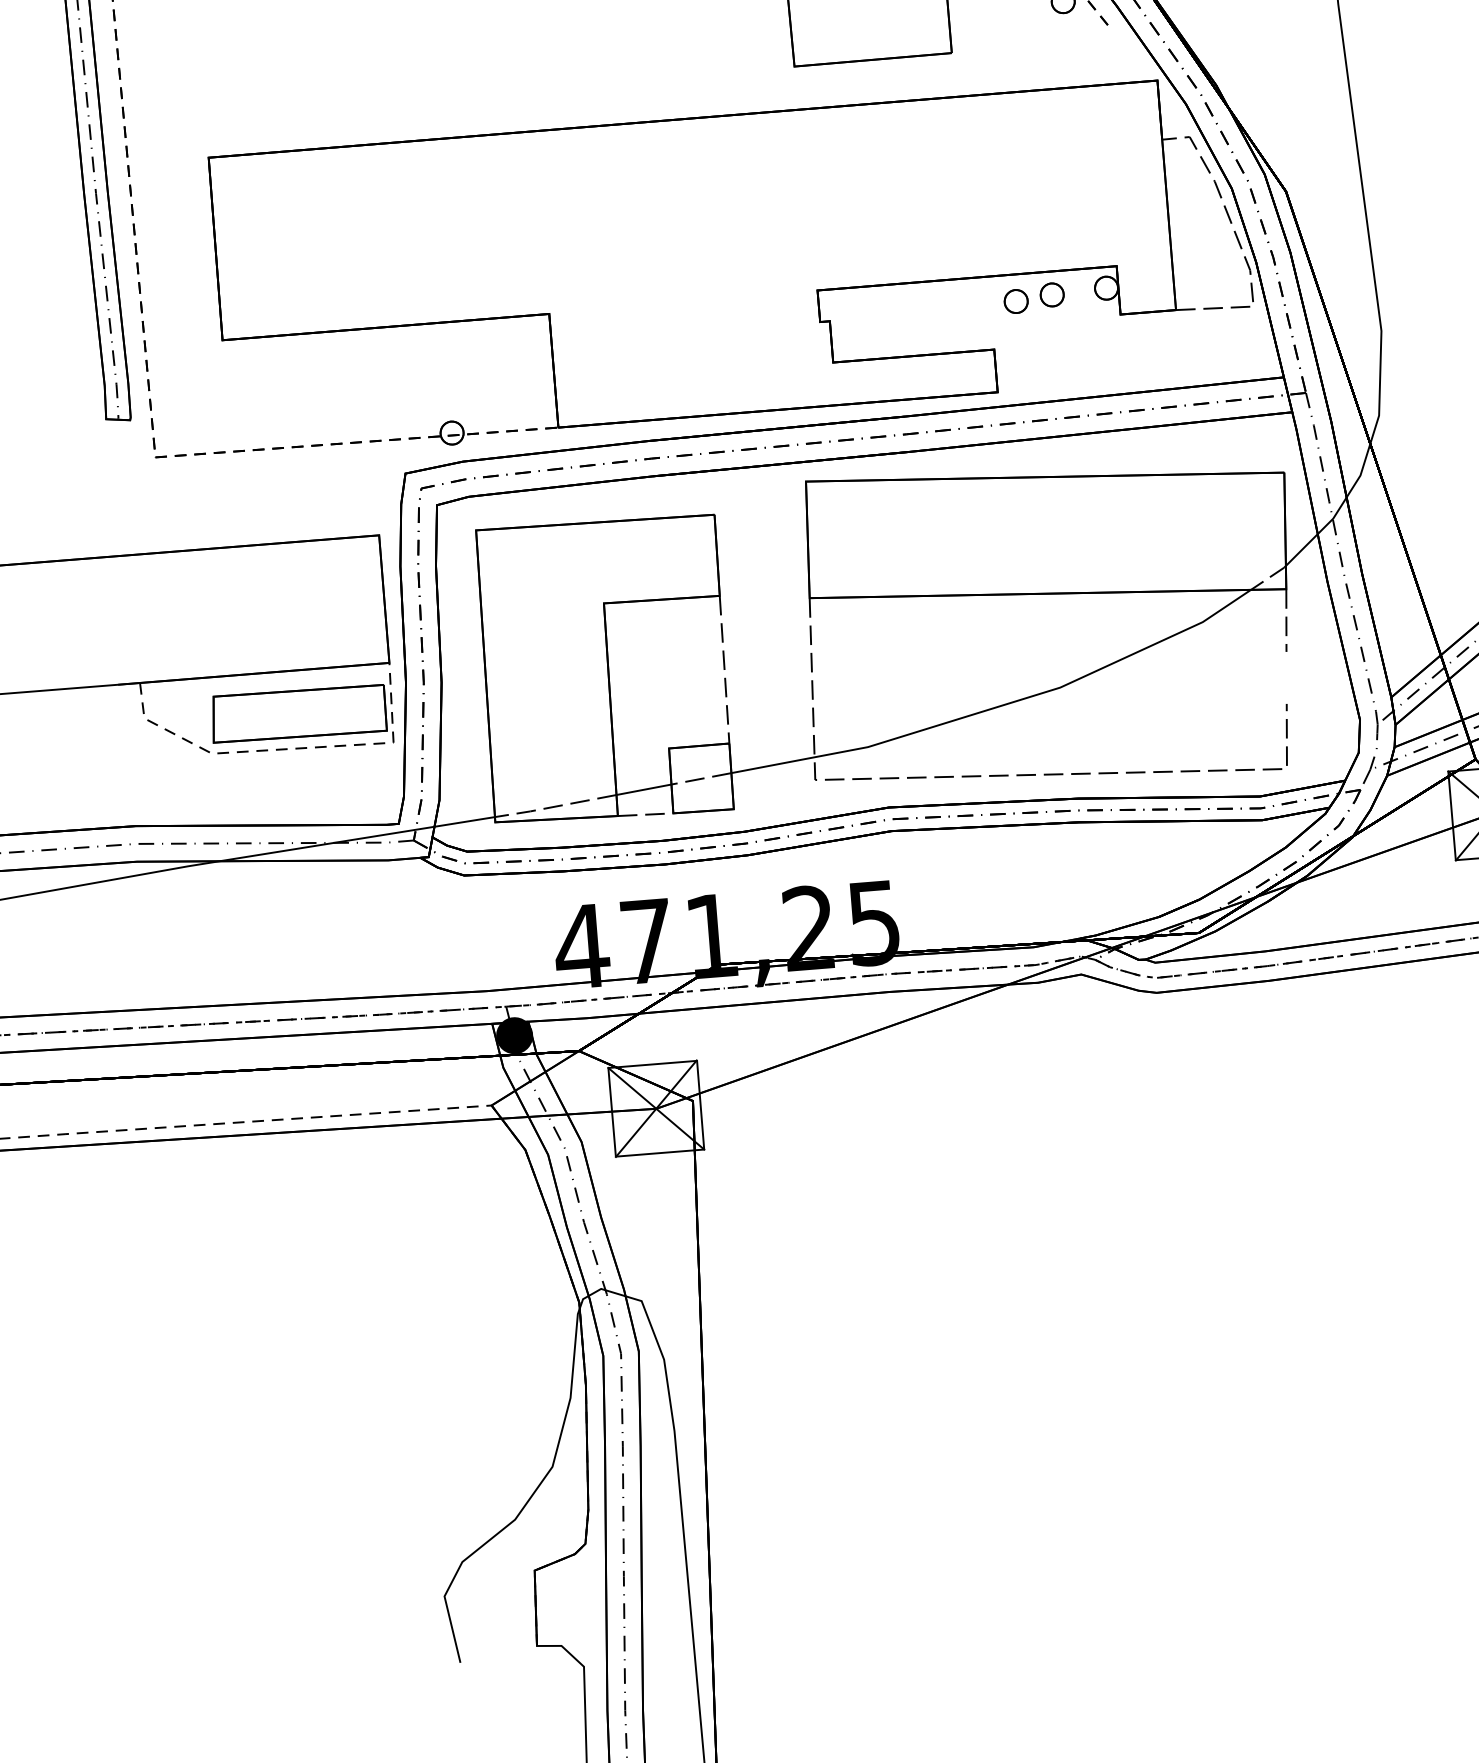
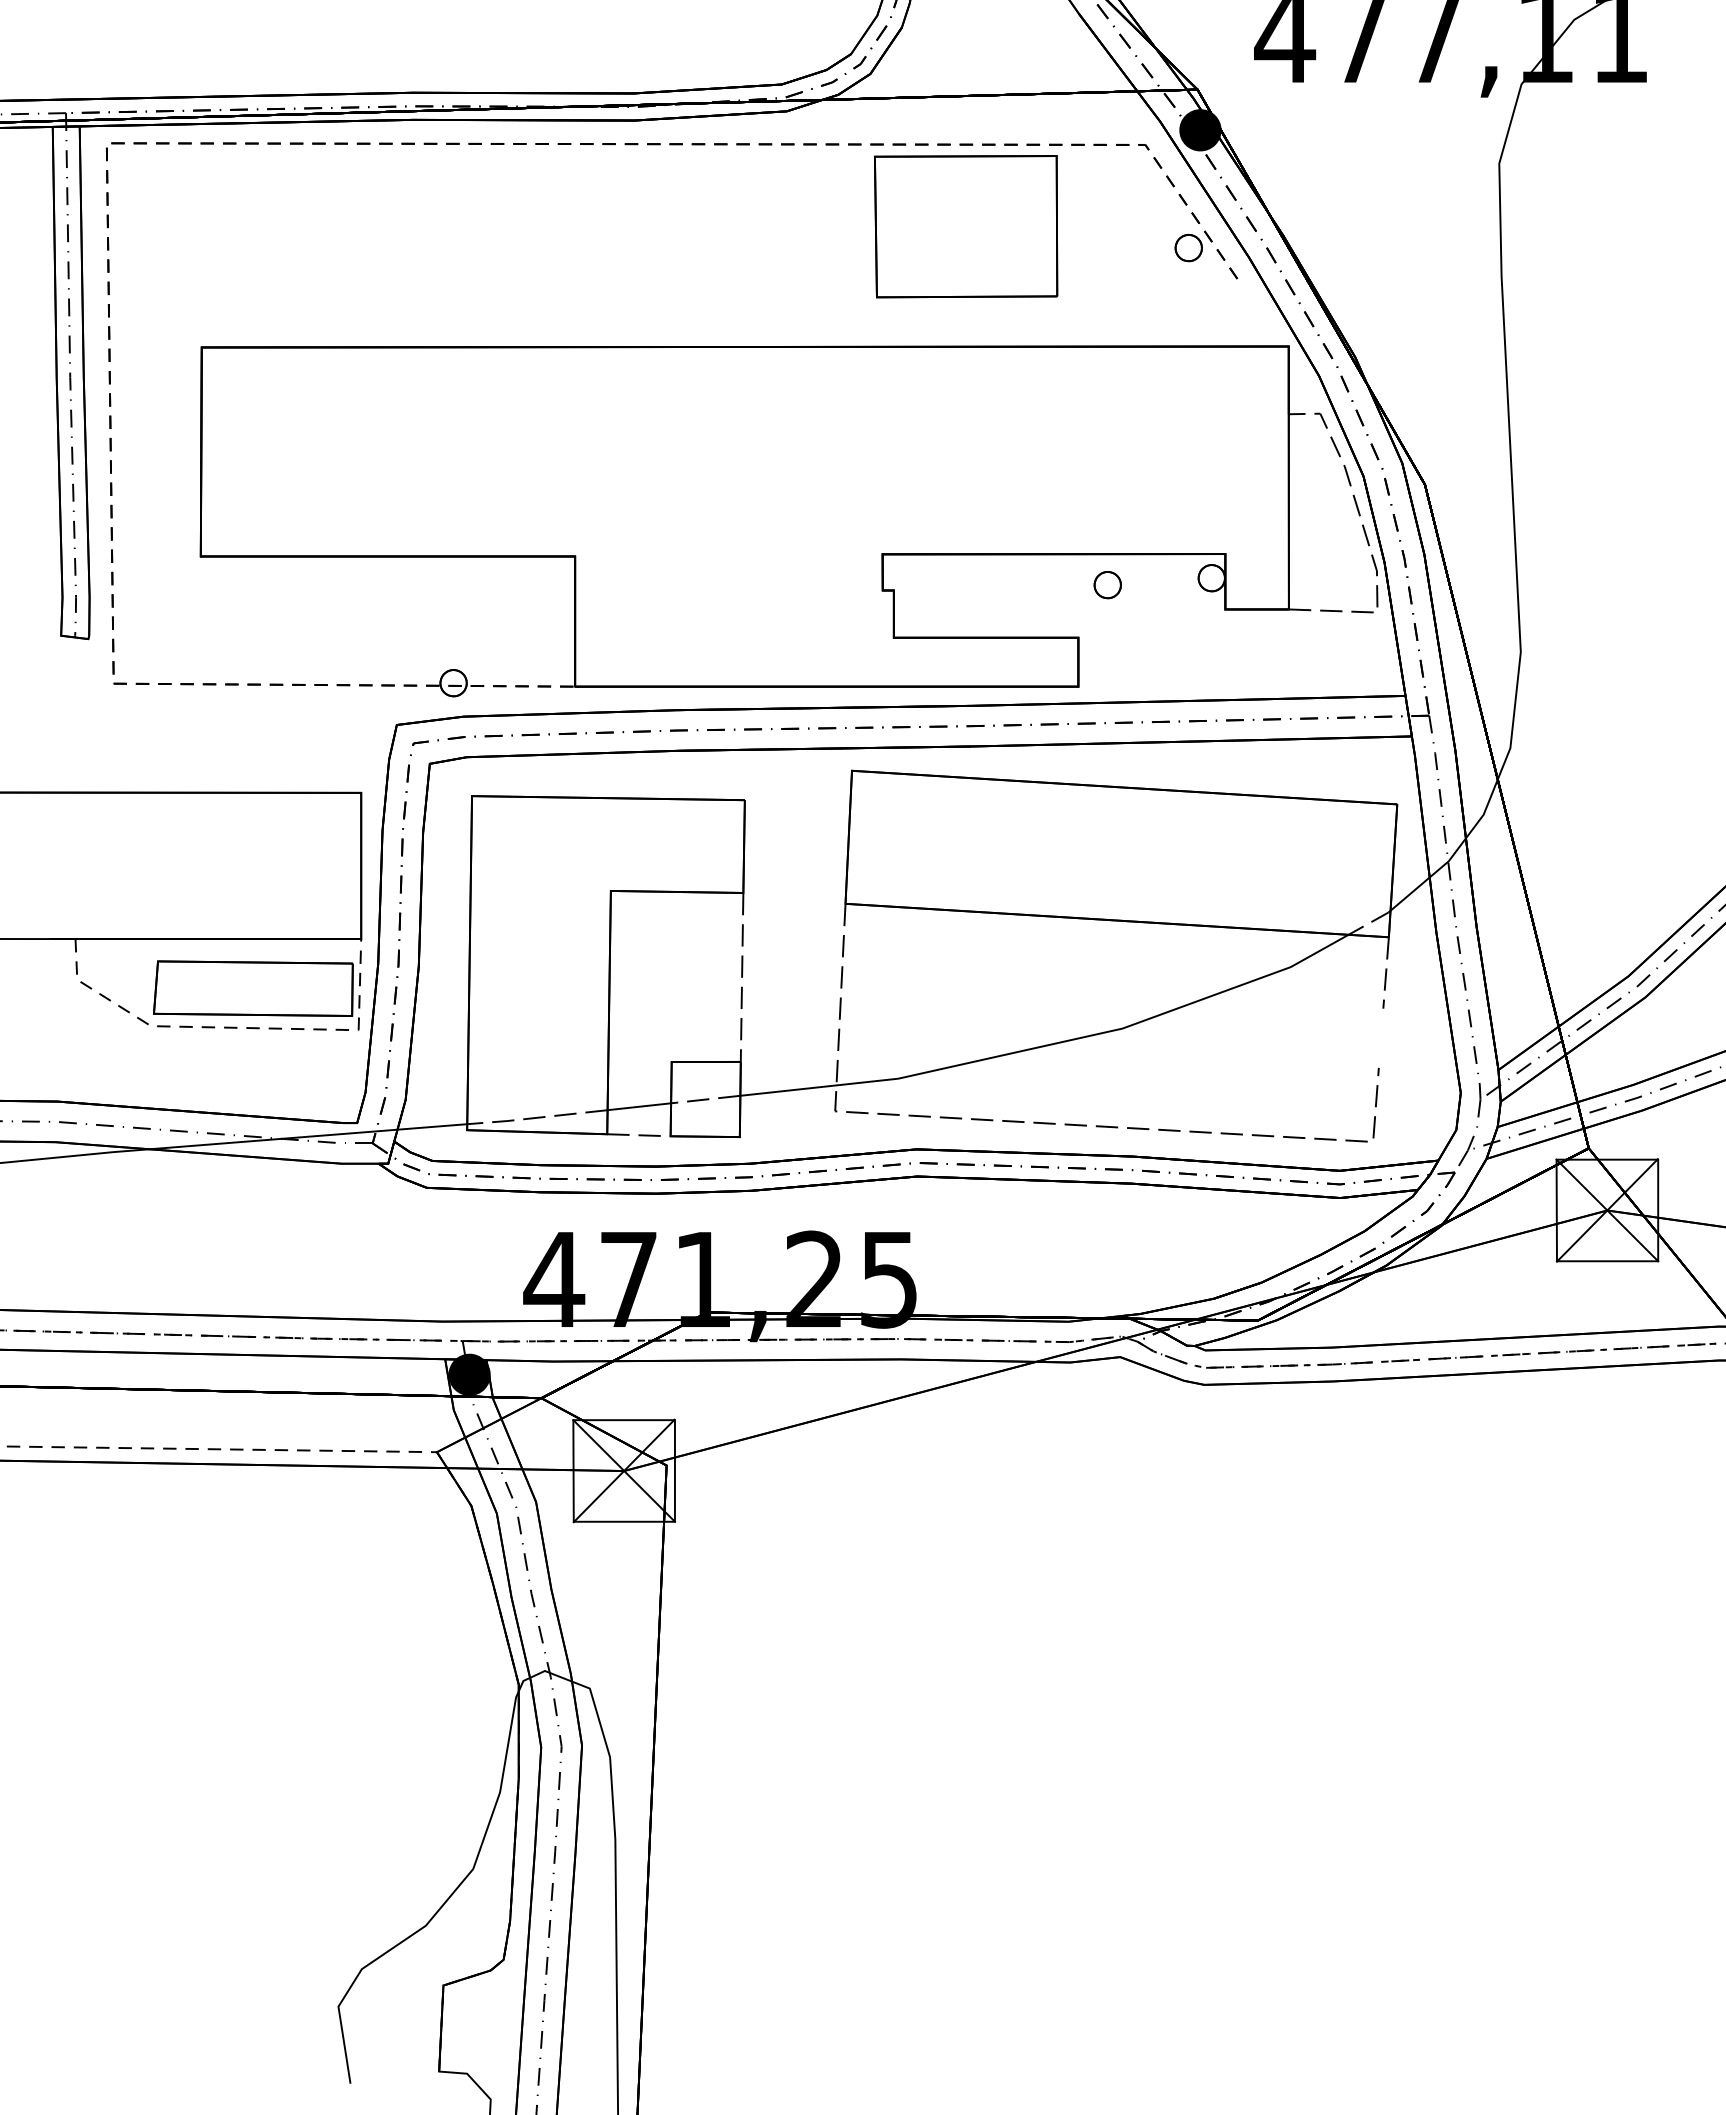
part: (1052, 294) -> (1149, 580), removed

